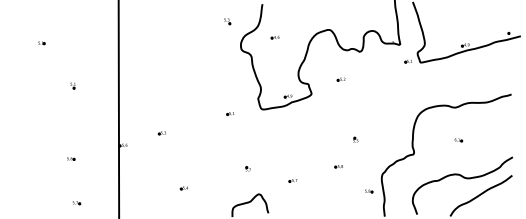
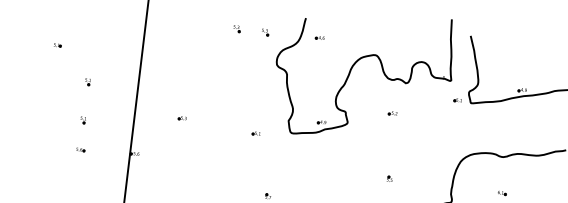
part: (201, 21) -> (237, 28), added
part: (274, 37) -> (319, 37), moved
part: (41, 43) -> (57, 45), moved
part: (340, 79) -> (391, 113), moved
part: (72, 120) -> (82, 119), added
part: (161, 133) -> (181, 118), moved
part: (71, 158) -> (81, 149), moved

